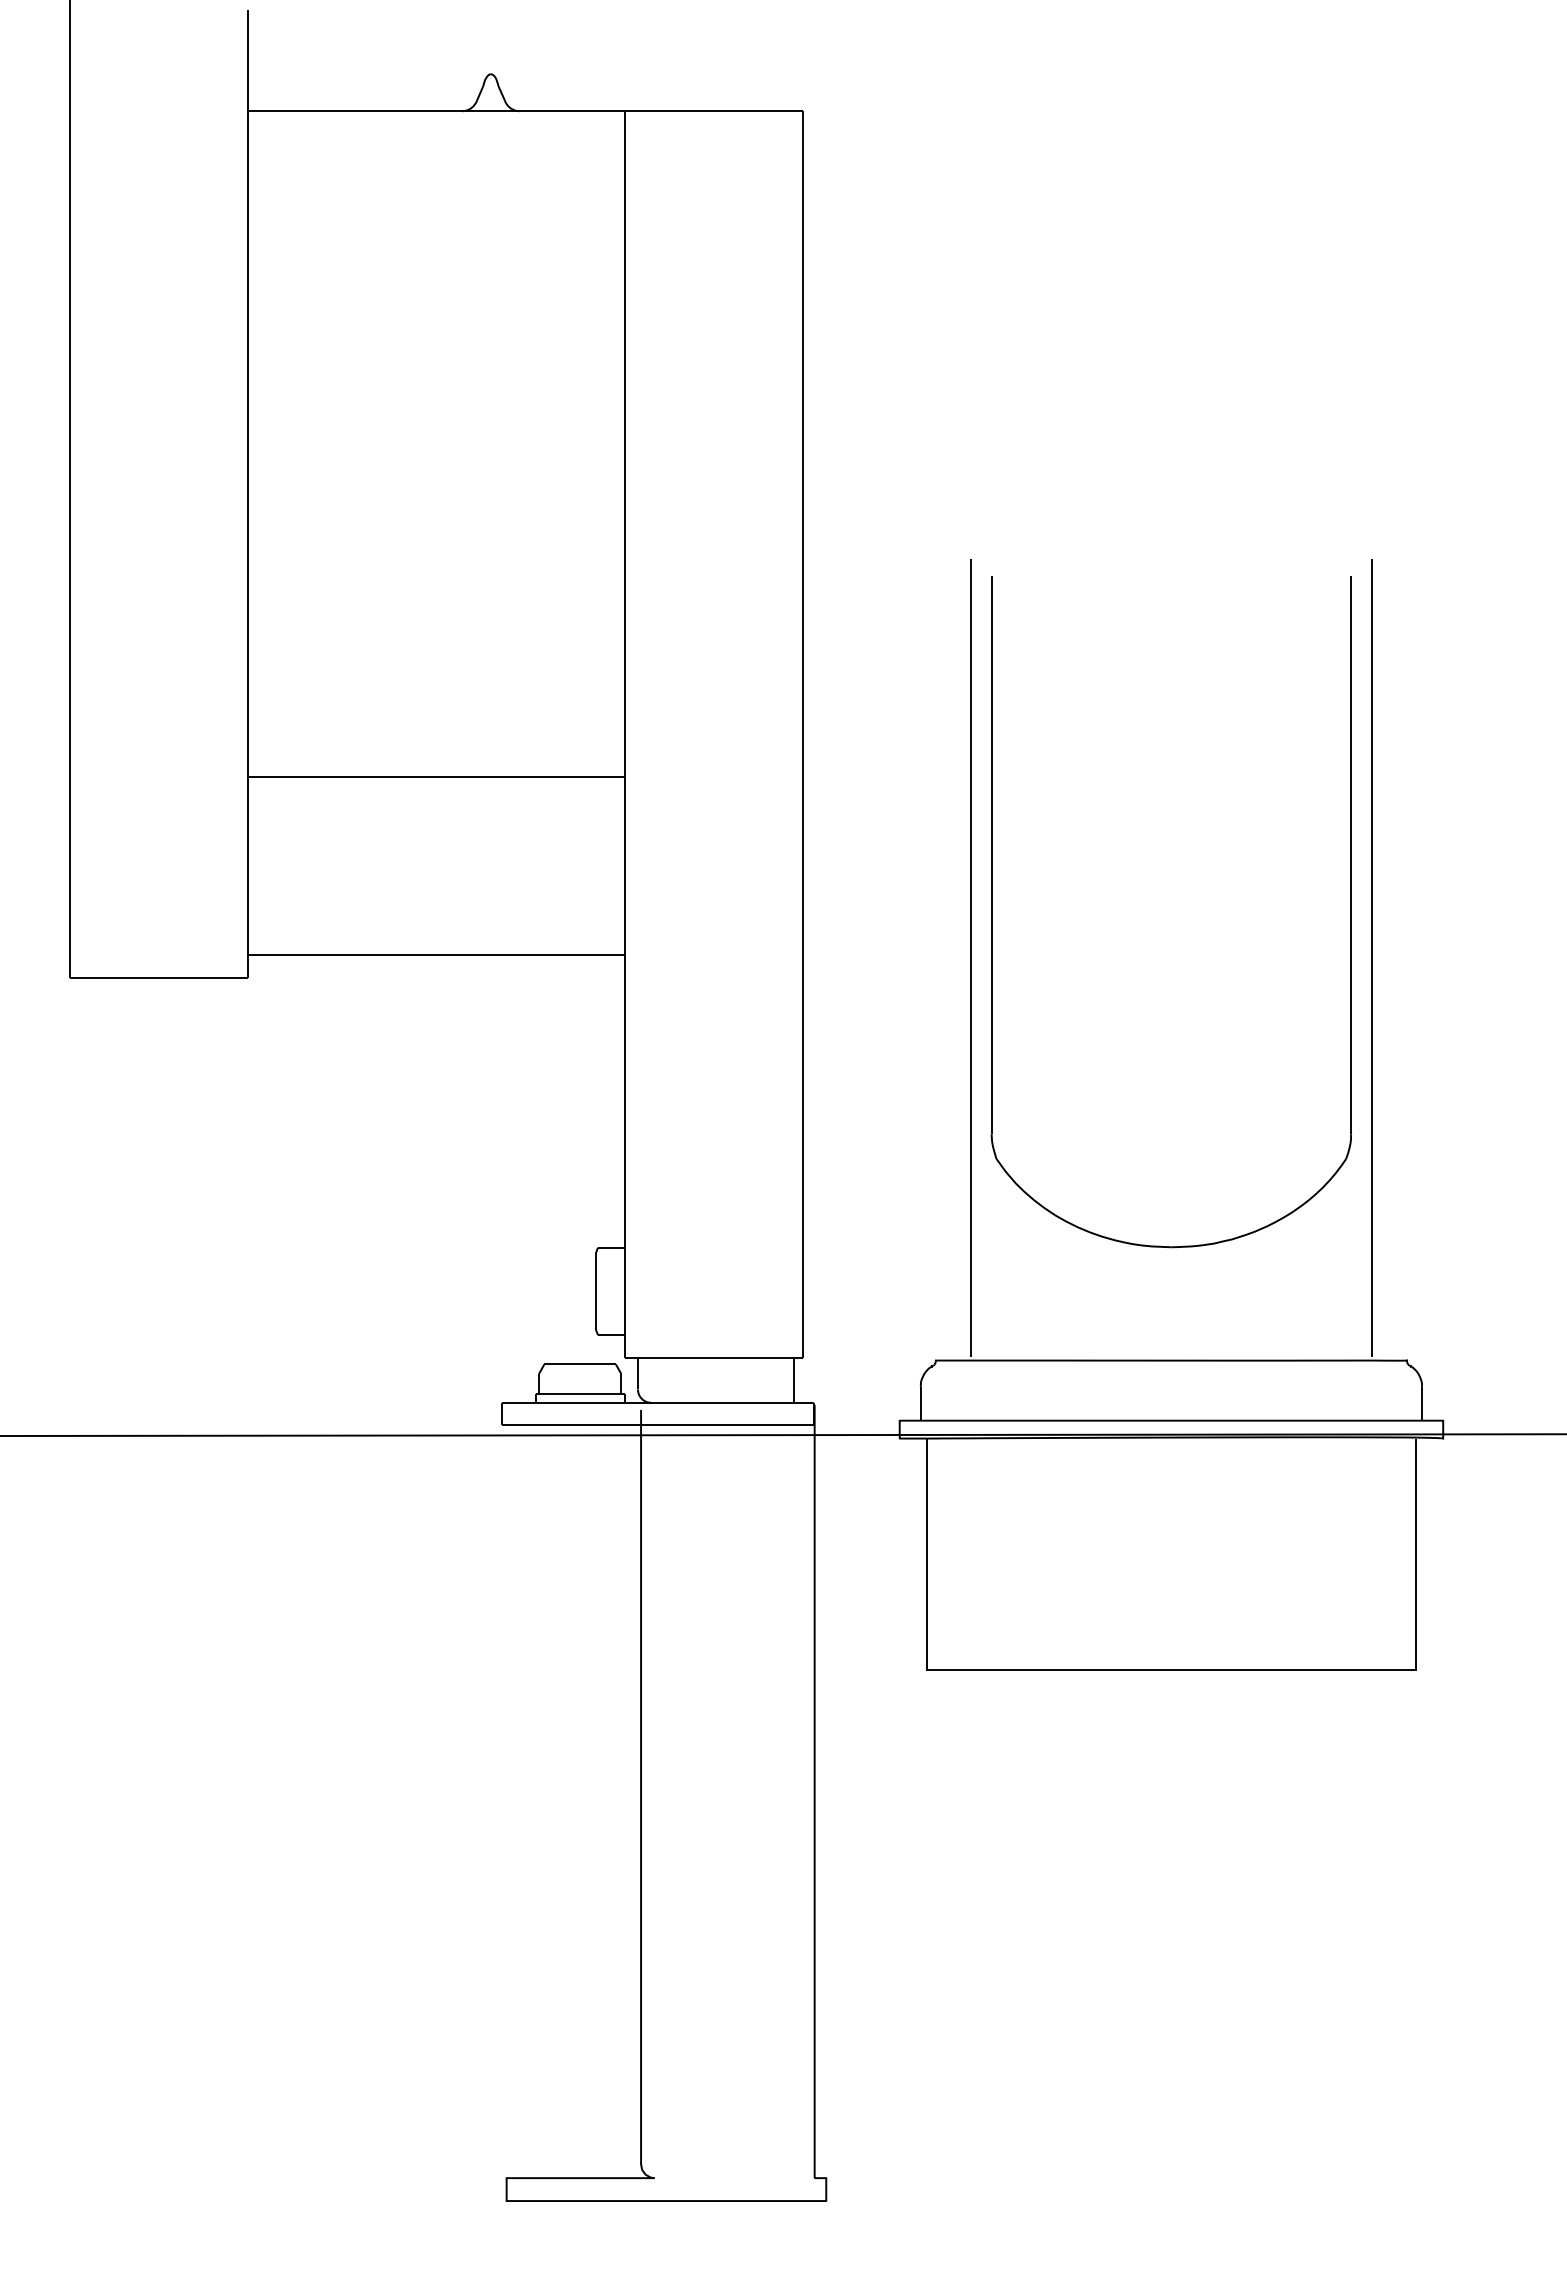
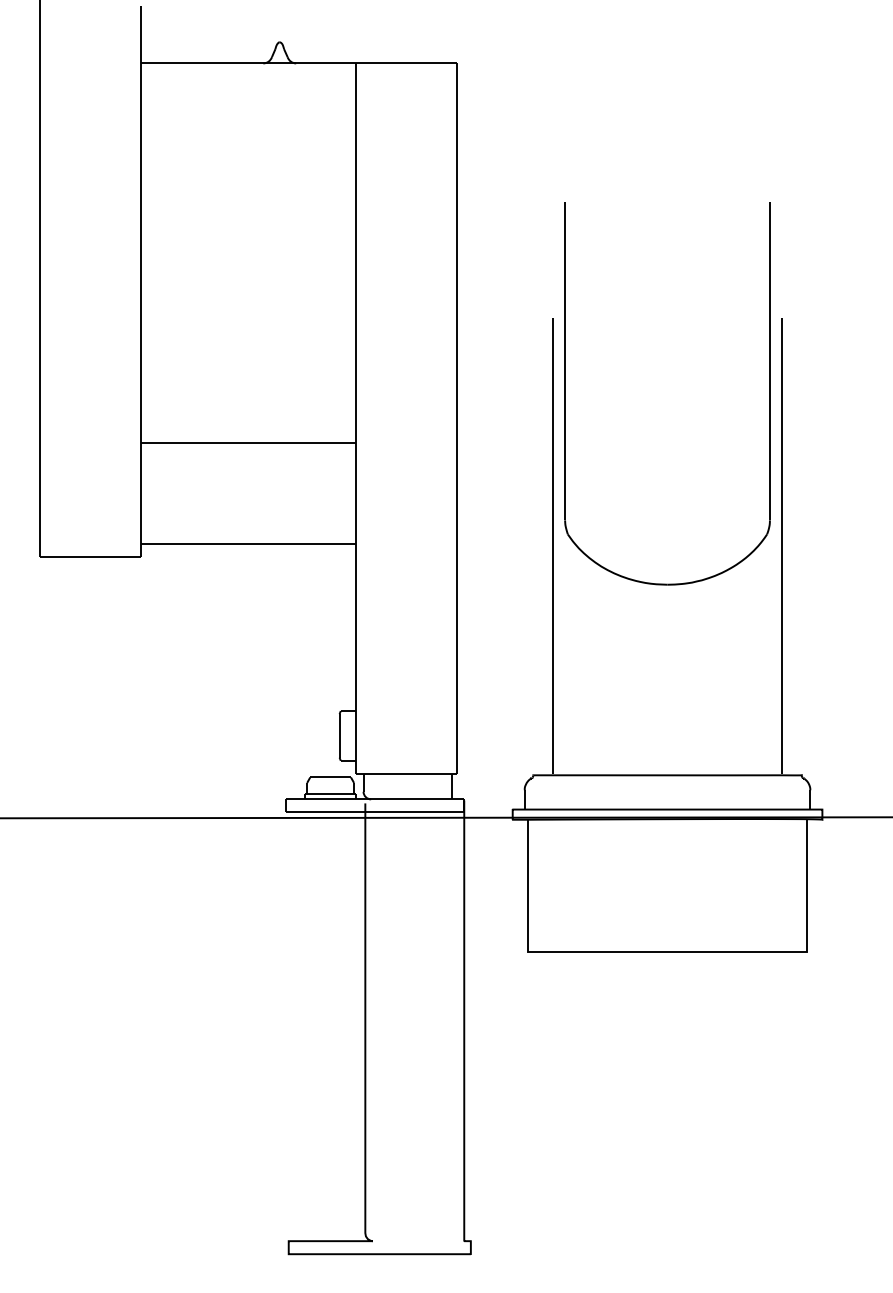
part: (992, 911) -> (565, 393), moved

